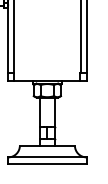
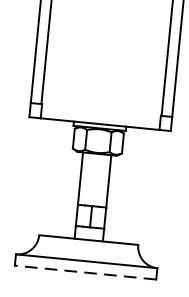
line: (46, 163) -> (83, 272), solid -> dashed

